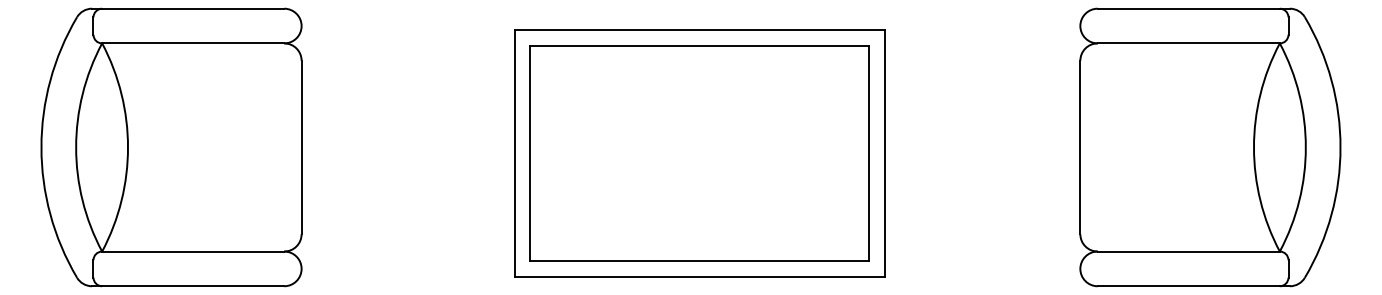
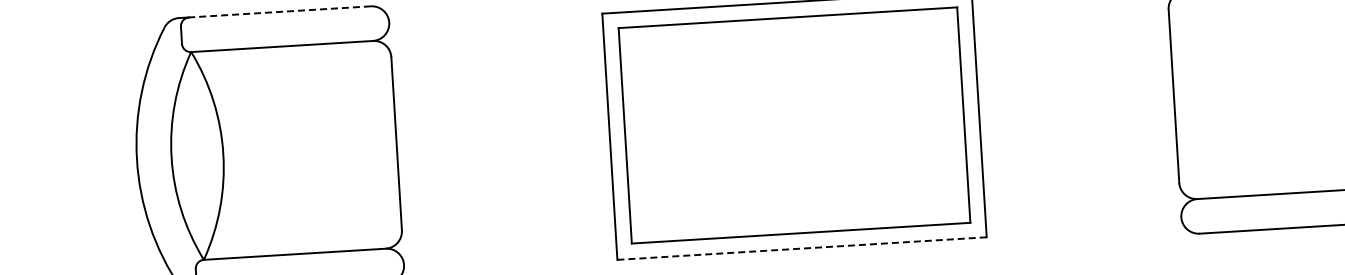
line: (192, 8) -> (279, 11), solid -> dashed
line: (699, 276) -> (801, 248), solid -> dashed

